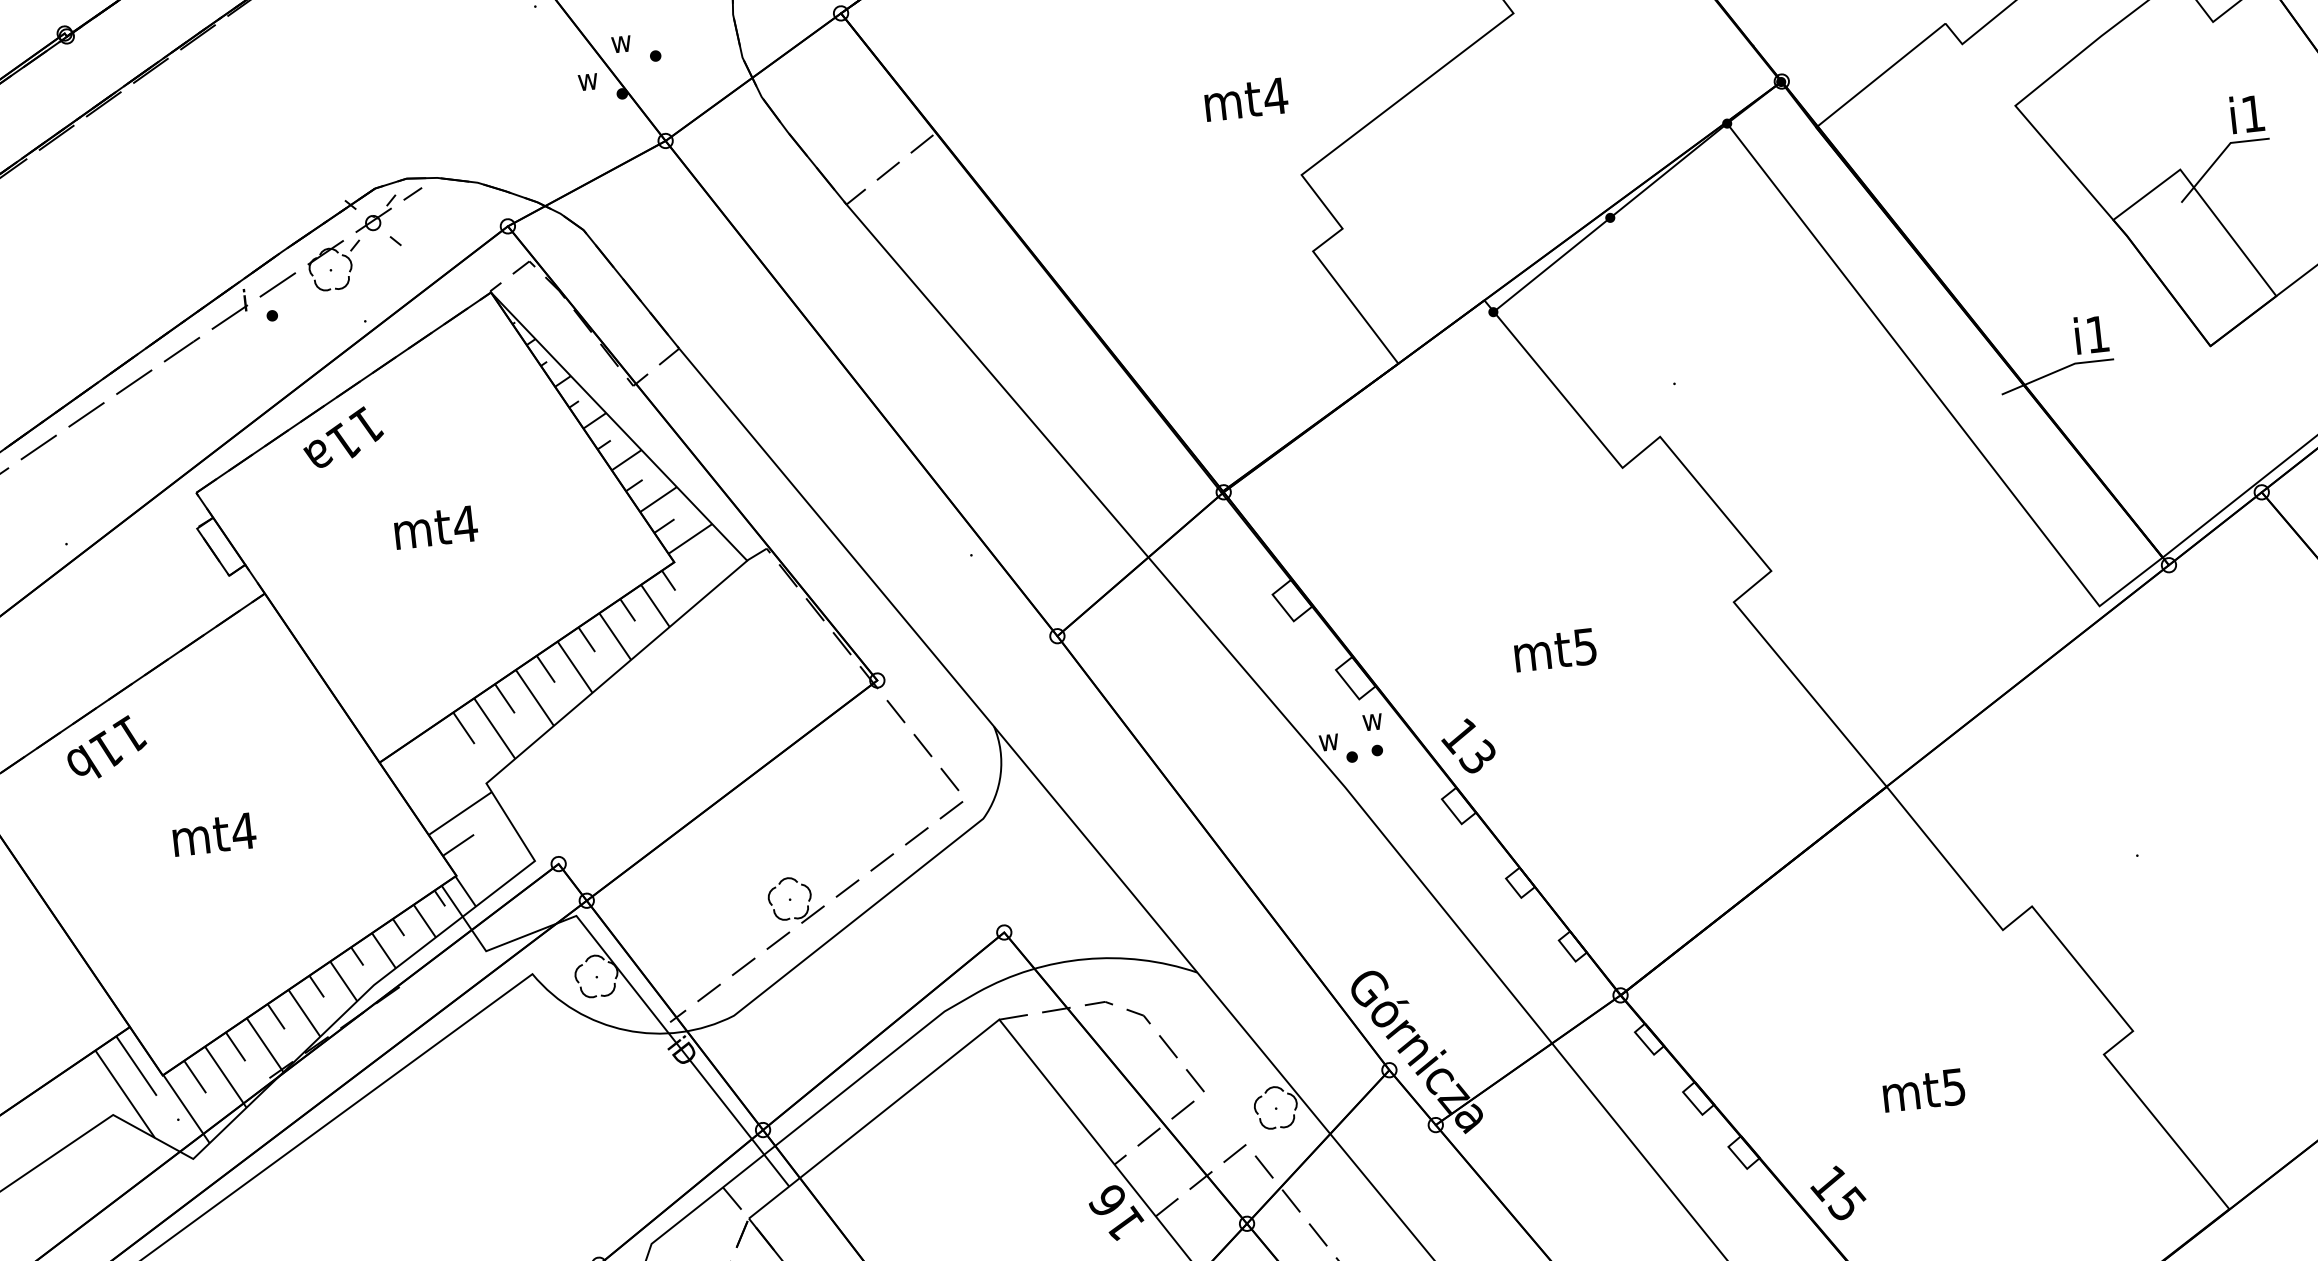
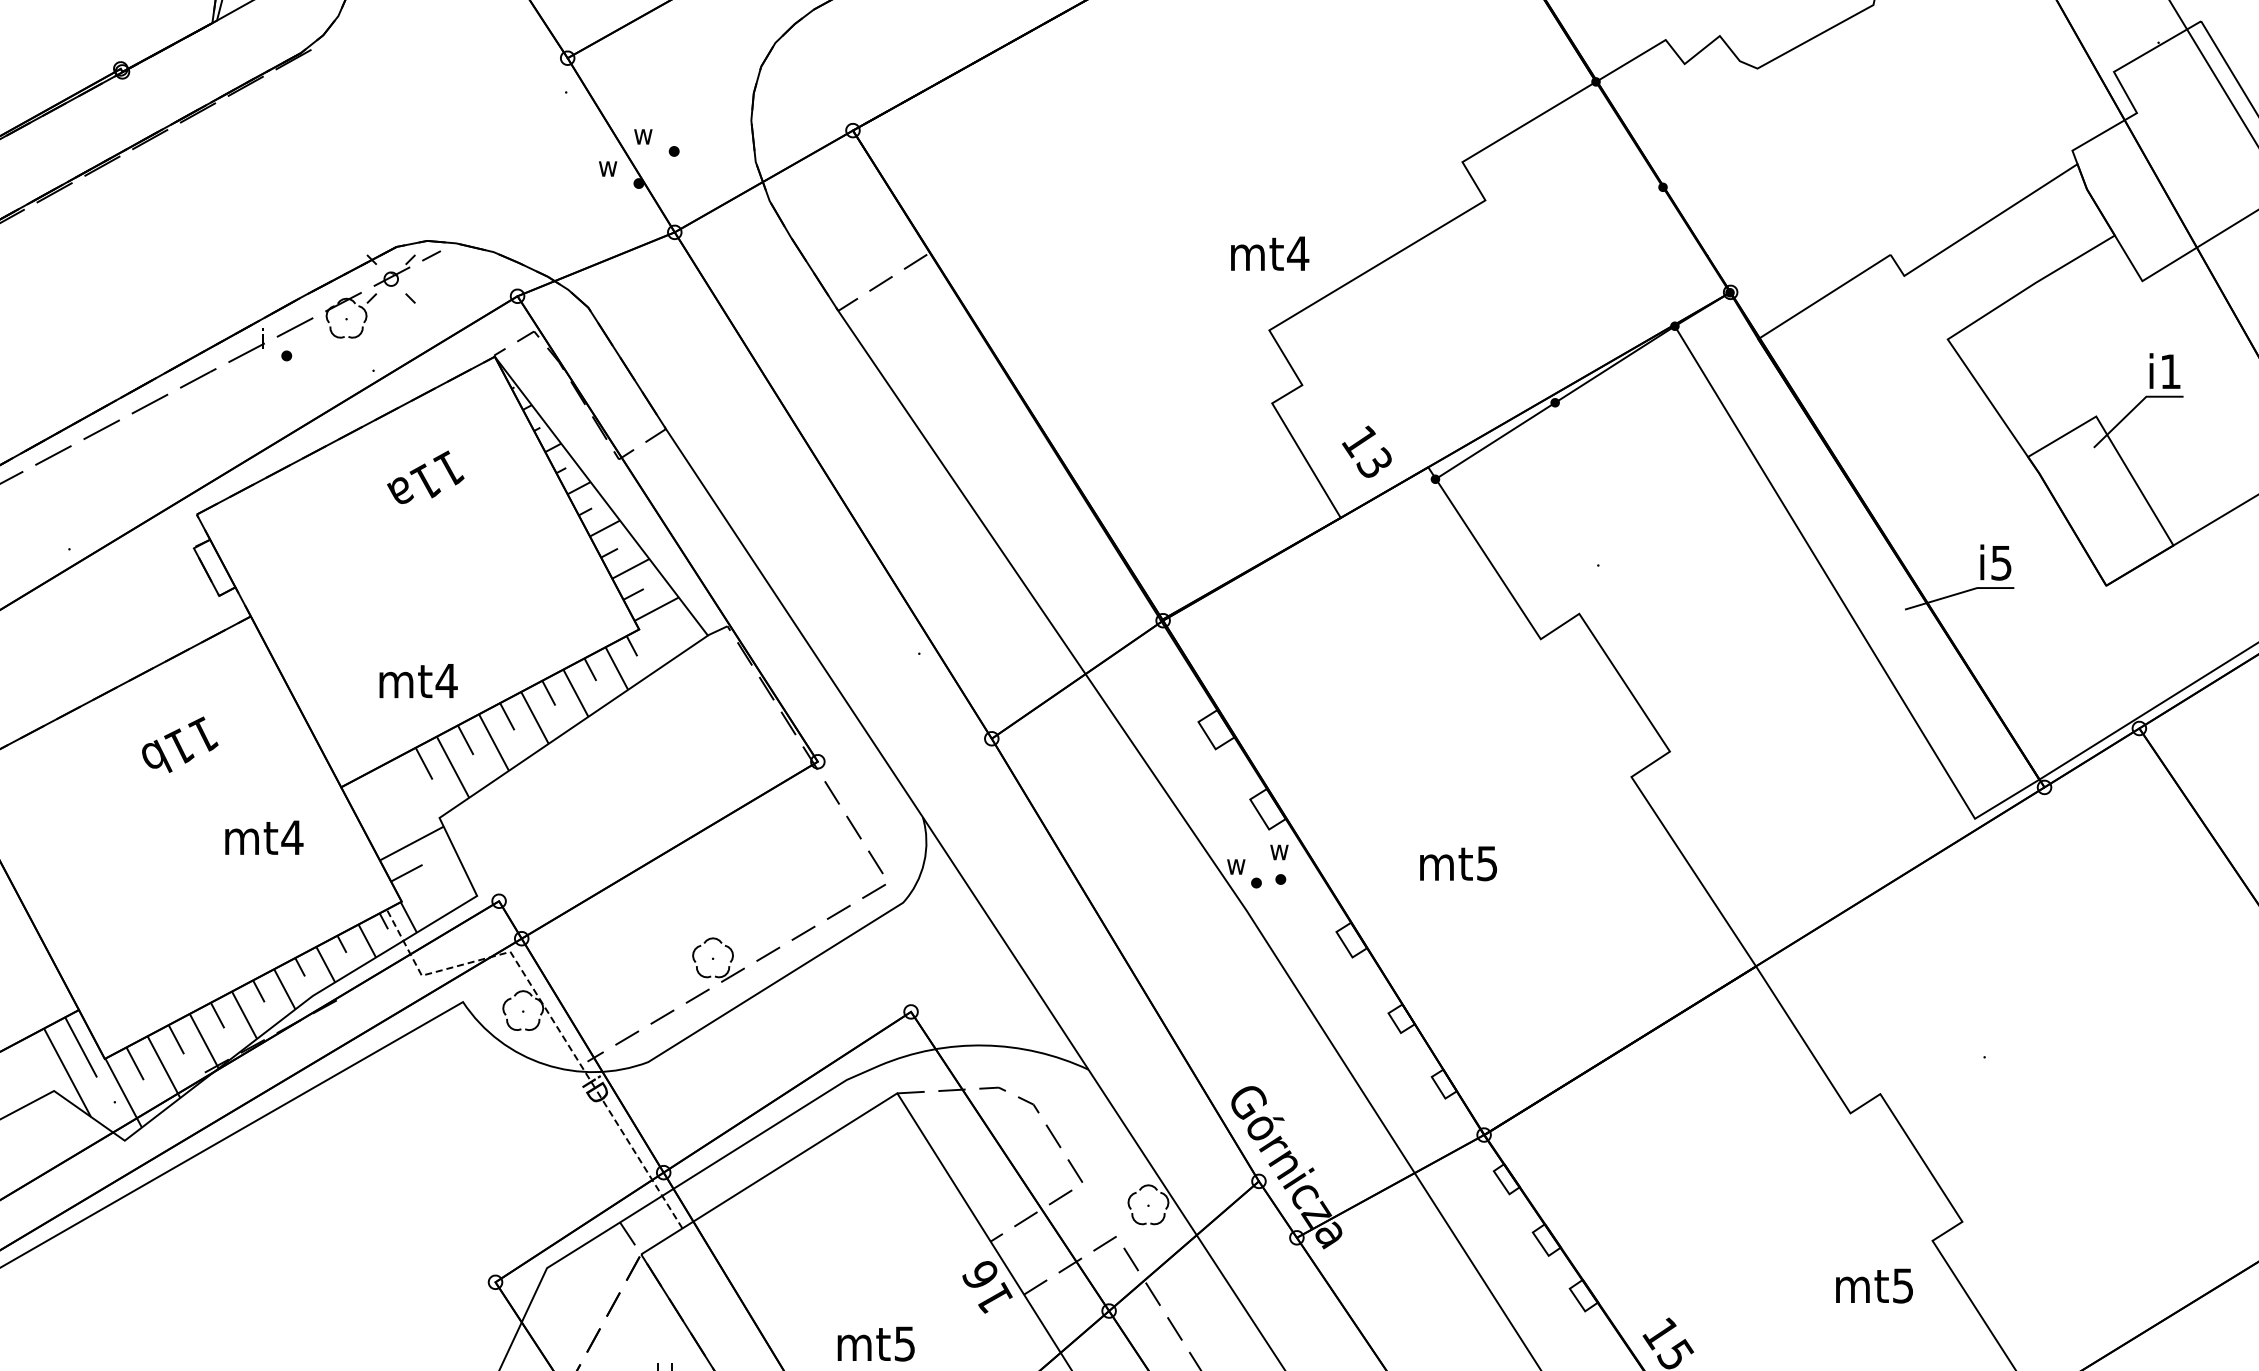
text: (1246, 99) -> (1270, 253), moved
text: (2097, 334) -> (2001, 563), i1 -> i5
text: (342, 436) -> (425, 476), moved
text: (435, 528) -> (418, 681), moved
text: (1555, 650) -> (1458, 863), moved
text: (1467, 745) -> (1366, 451), moved
text: (107, 747) -> (180, 744), moved
text: (214, 834) -> (264, 837), moved
line: (627, 981) -> (551, 1018), solid -> dashed
text: (1923, 1090) -> (1874, 1285), moved

